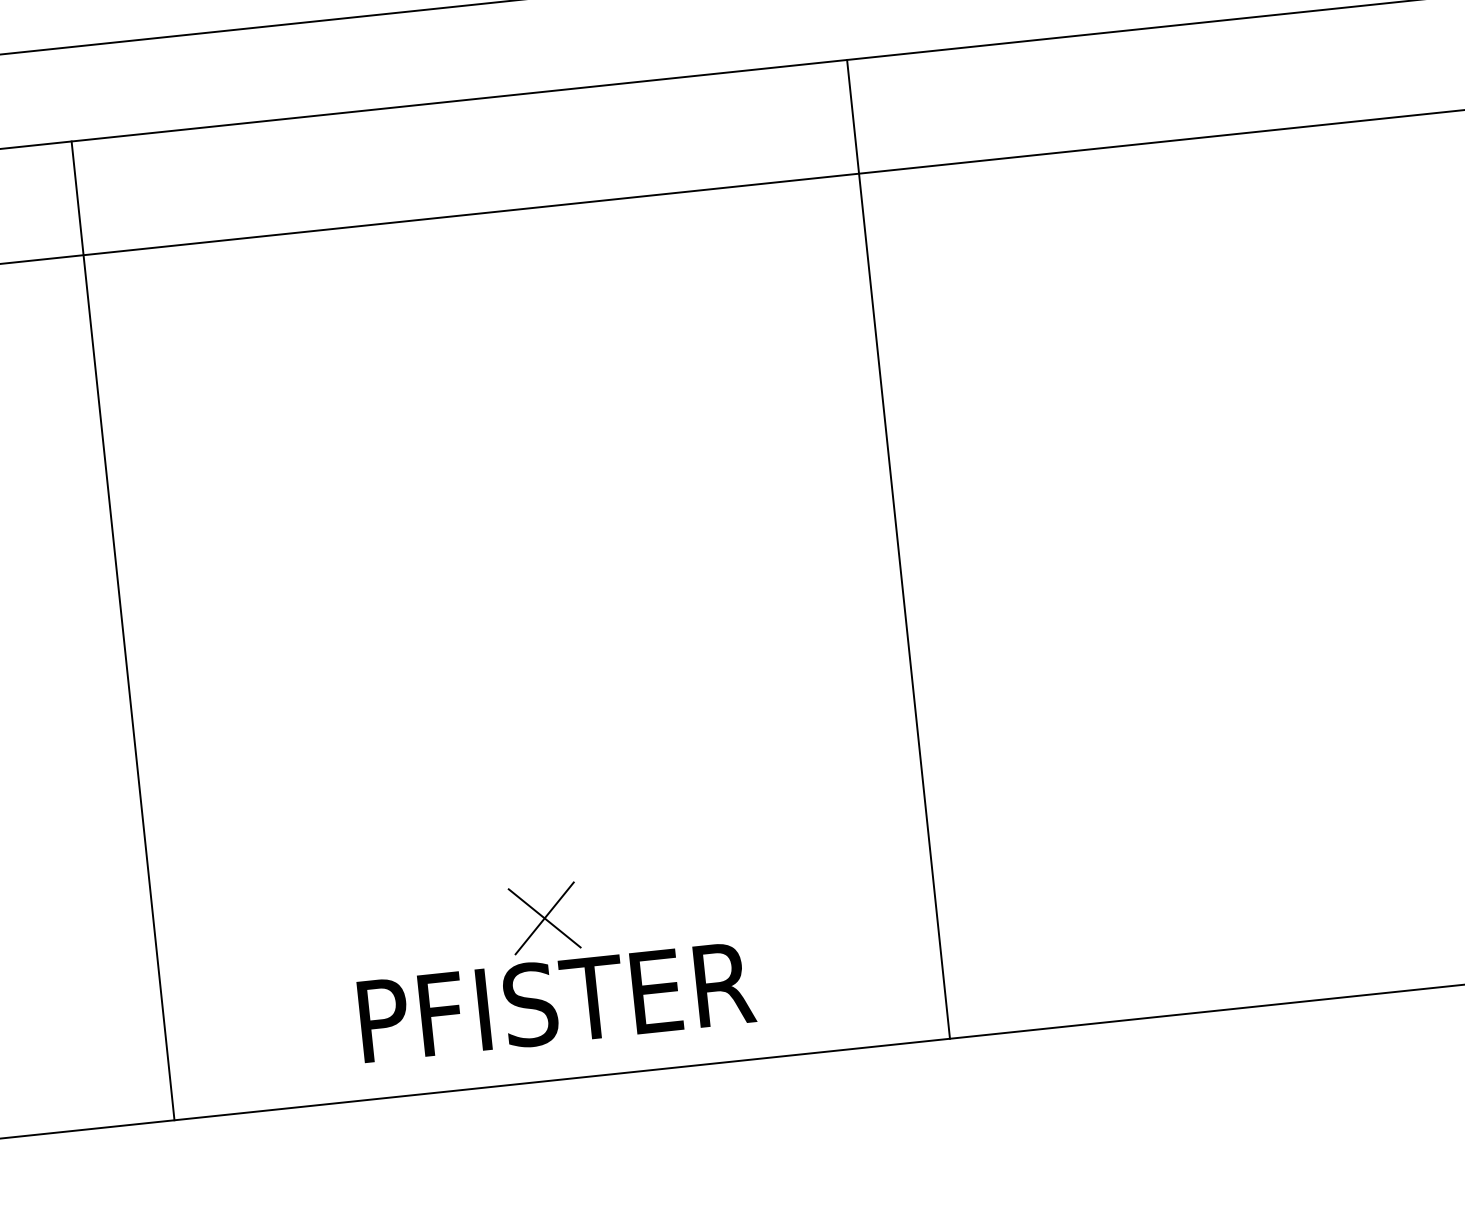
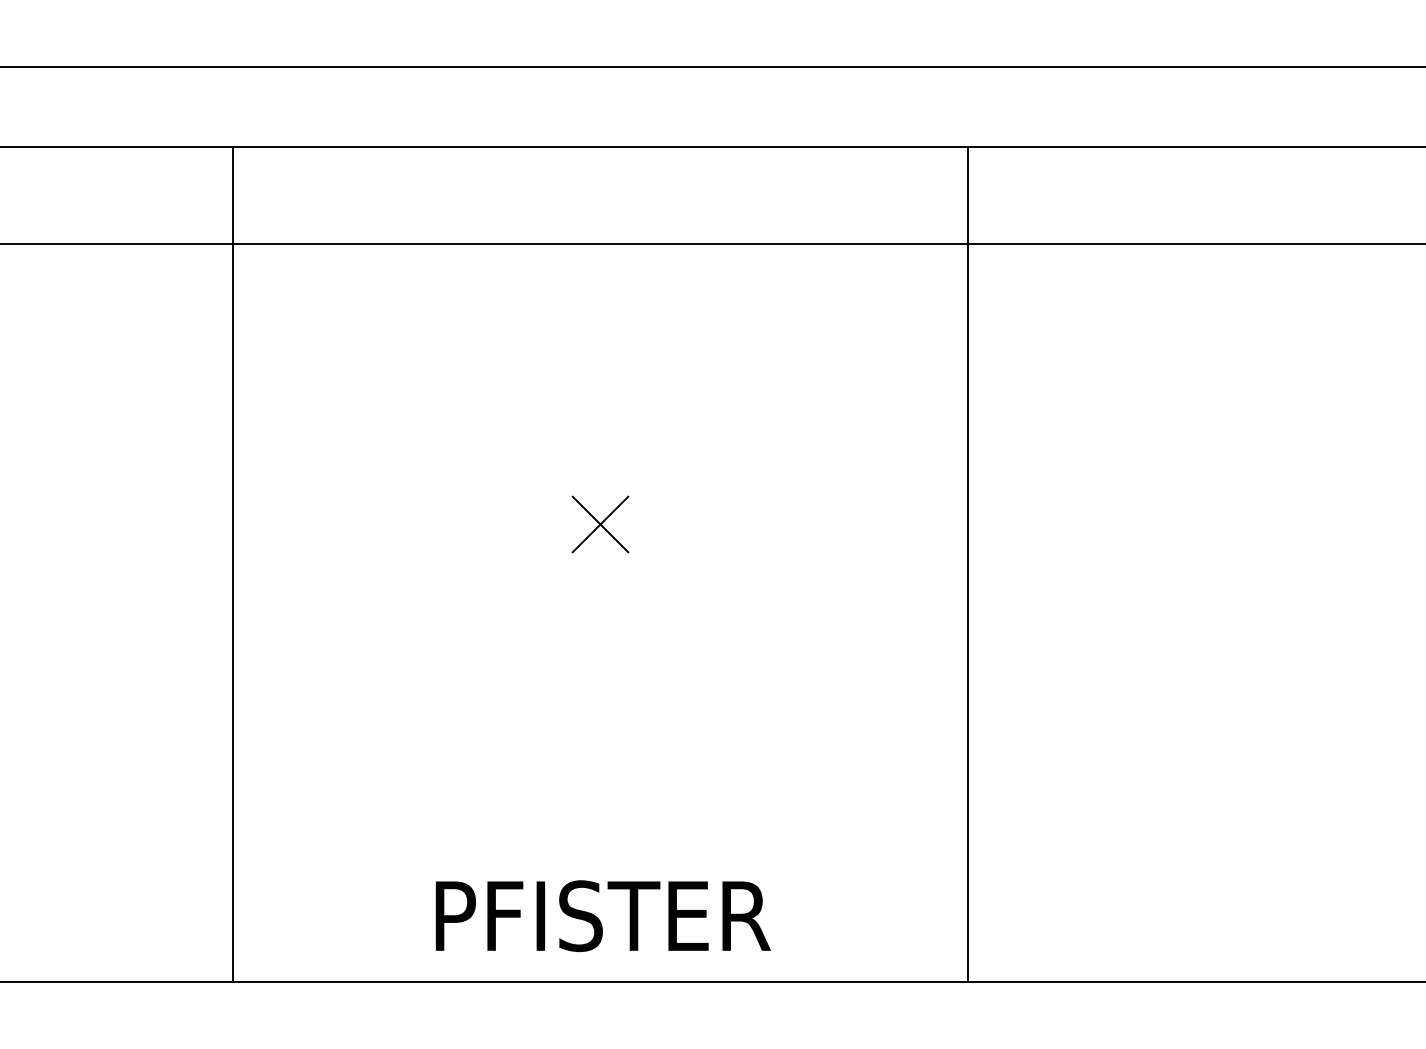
line: (898, 549) -> (967, 564), moved
line: (123, 630) -> (233, 564), moved
part: (544, 918) -> (600, 524), moved

